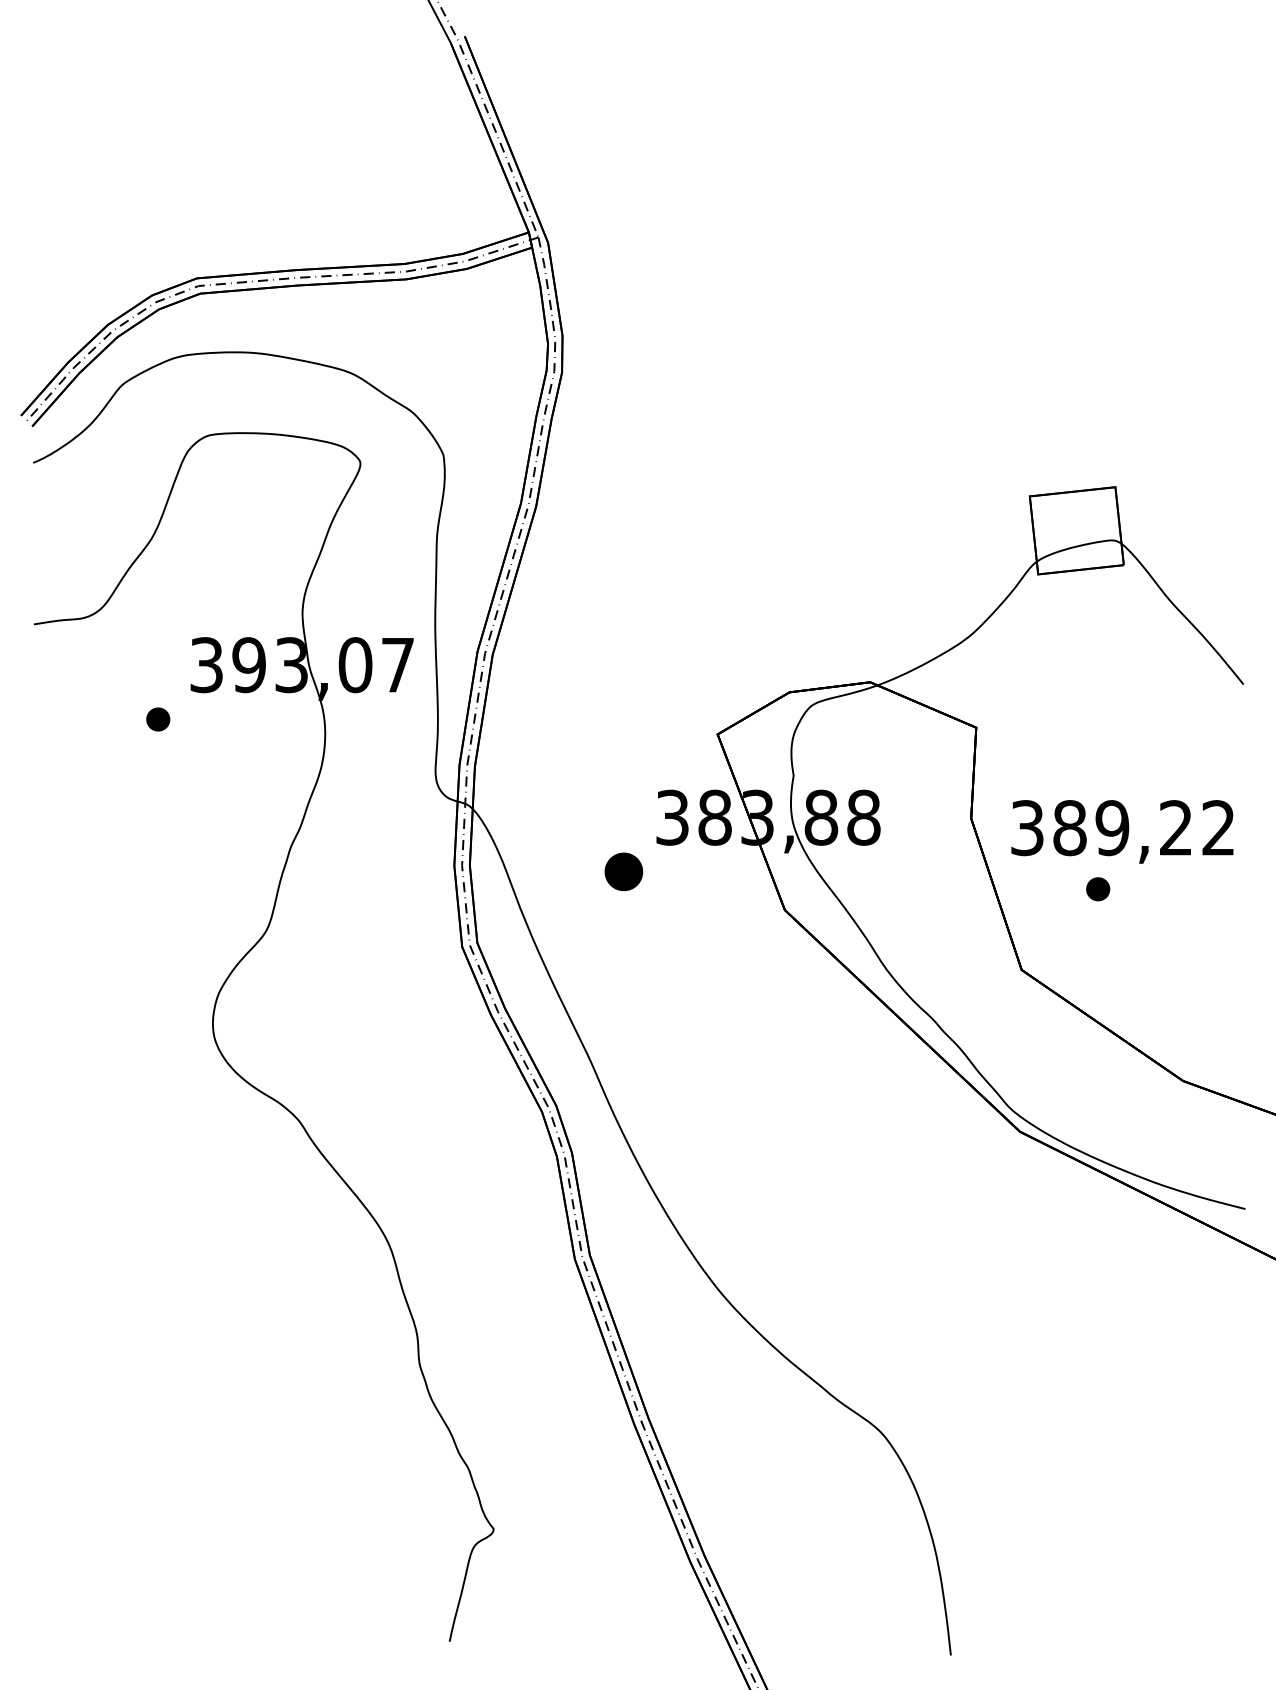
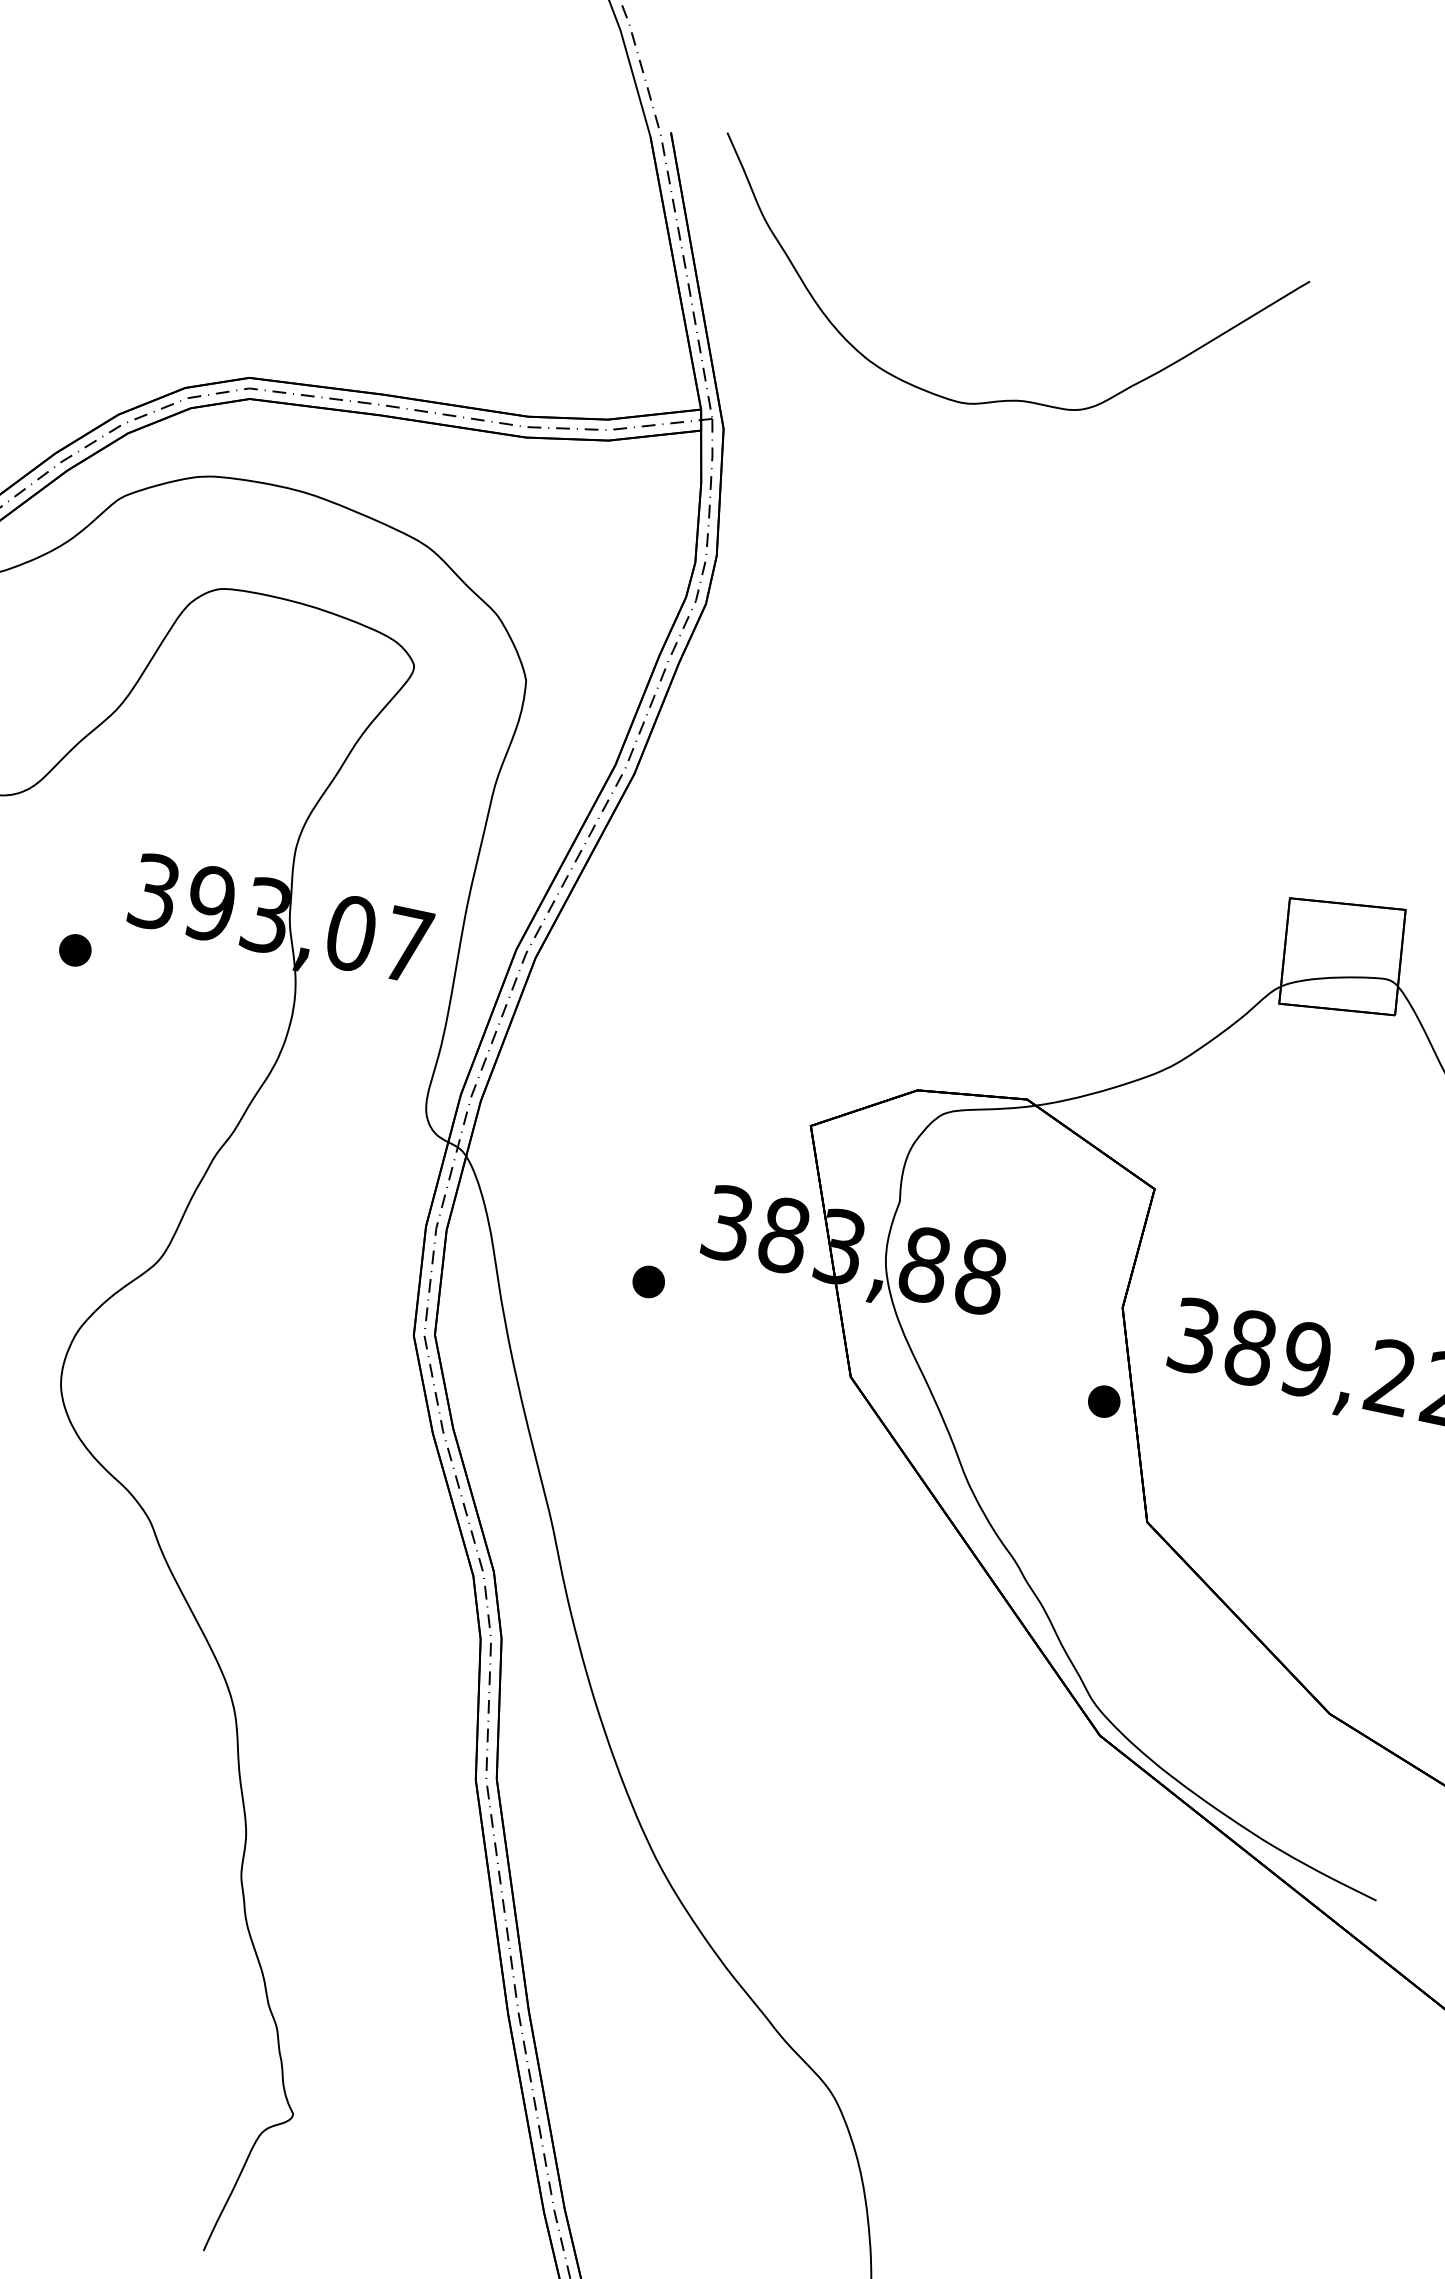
curve: (747, 178) -> (1005, 399), added
part: (624, 872) -> (649, 1282), size x0.62
part: (1098, 889) -> (1104, 1402), moved

